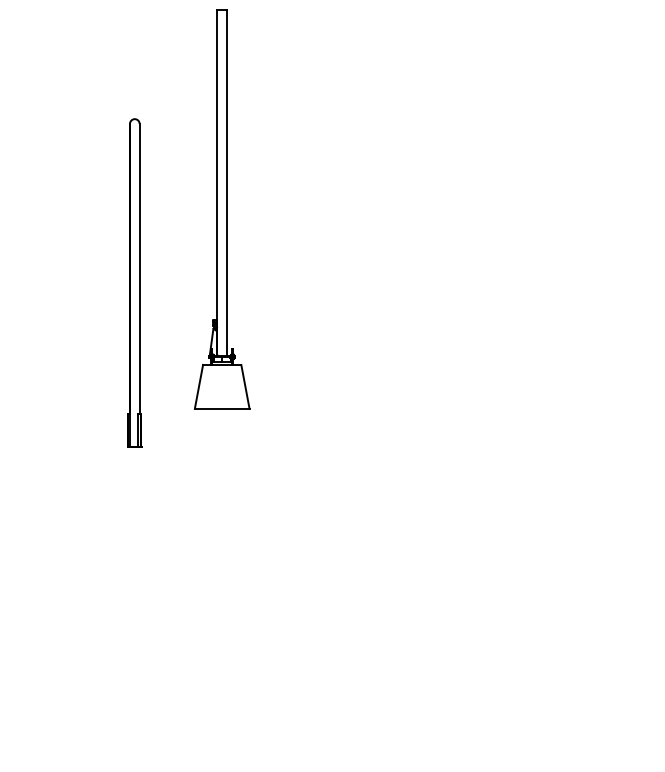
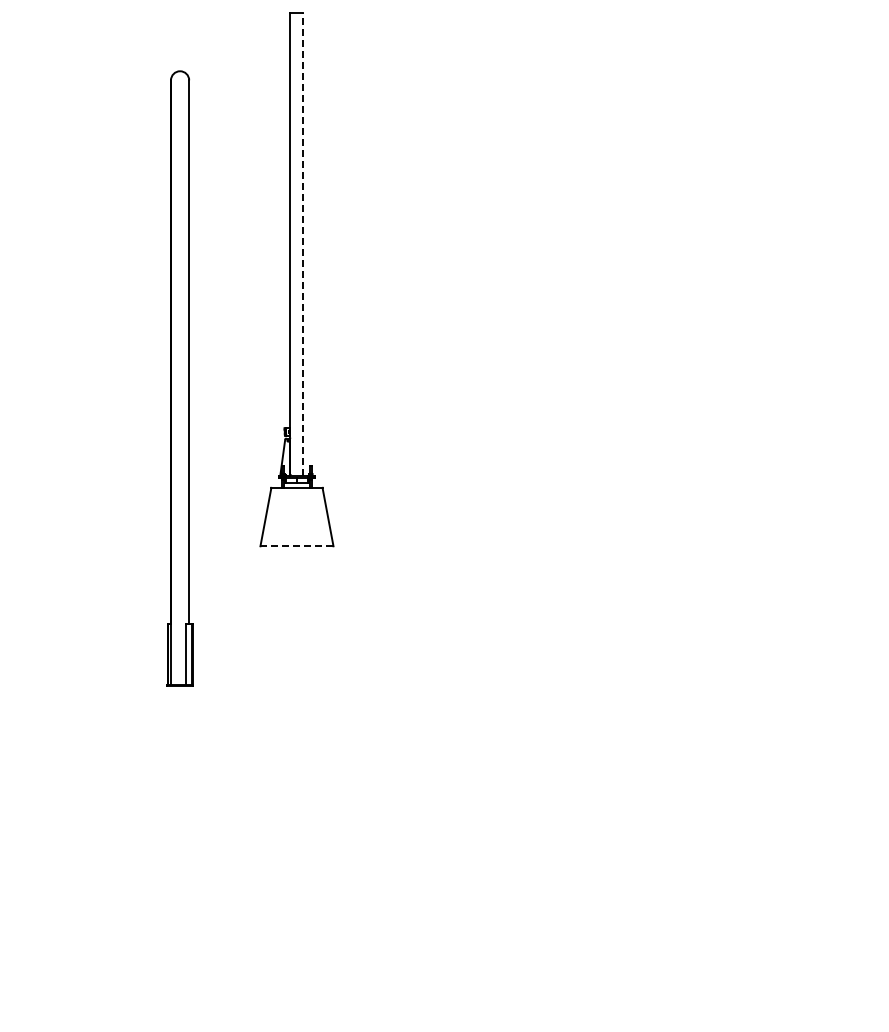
line: (227, 183) -> (303, 244), solid -> dashed
part: (134, 283) -> (179, 378), size x1.4
line: (221, 408) -> (296, 546), solid -> dashed

